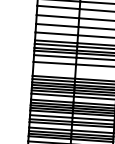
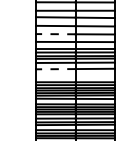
line: (56, 25) -> (55, 34), solid -> dashed
line: (54, 63) -> (55, 69), solid -> dashed

